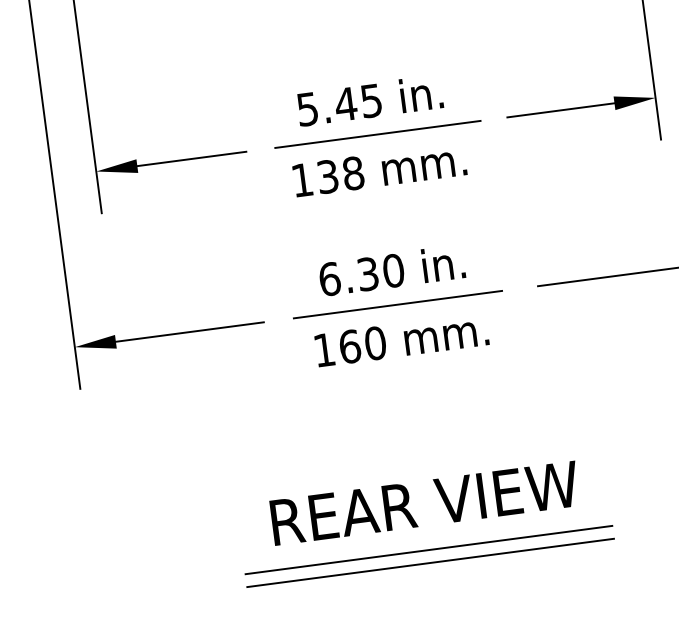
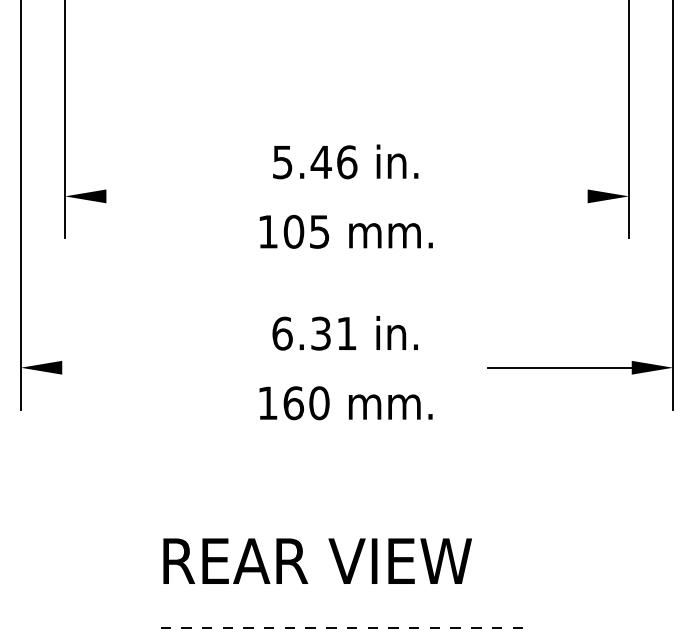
text: (371, 101) -> (347, 162), 5.45 -> 5.46
line: (560, 110) -> (533, 196), removed
line: (377, 134) -> (348, 196), removed
line: (191, 159) -> (161, 196), removed
text: (340, 174) -> (306, 231), 138 -> 105
text: (393, 270) -> (346, 333), 6.30 -> 6.31
line: (397, 304) -> (346, 367), removed
line: (189, 331) -> (136, 367), removed
text: (424, 502) -> (317, 560), moved
line: (429, 550) -> (345, 615), removed
line: (430, 563) -> (345, 628), solid -> dashed

